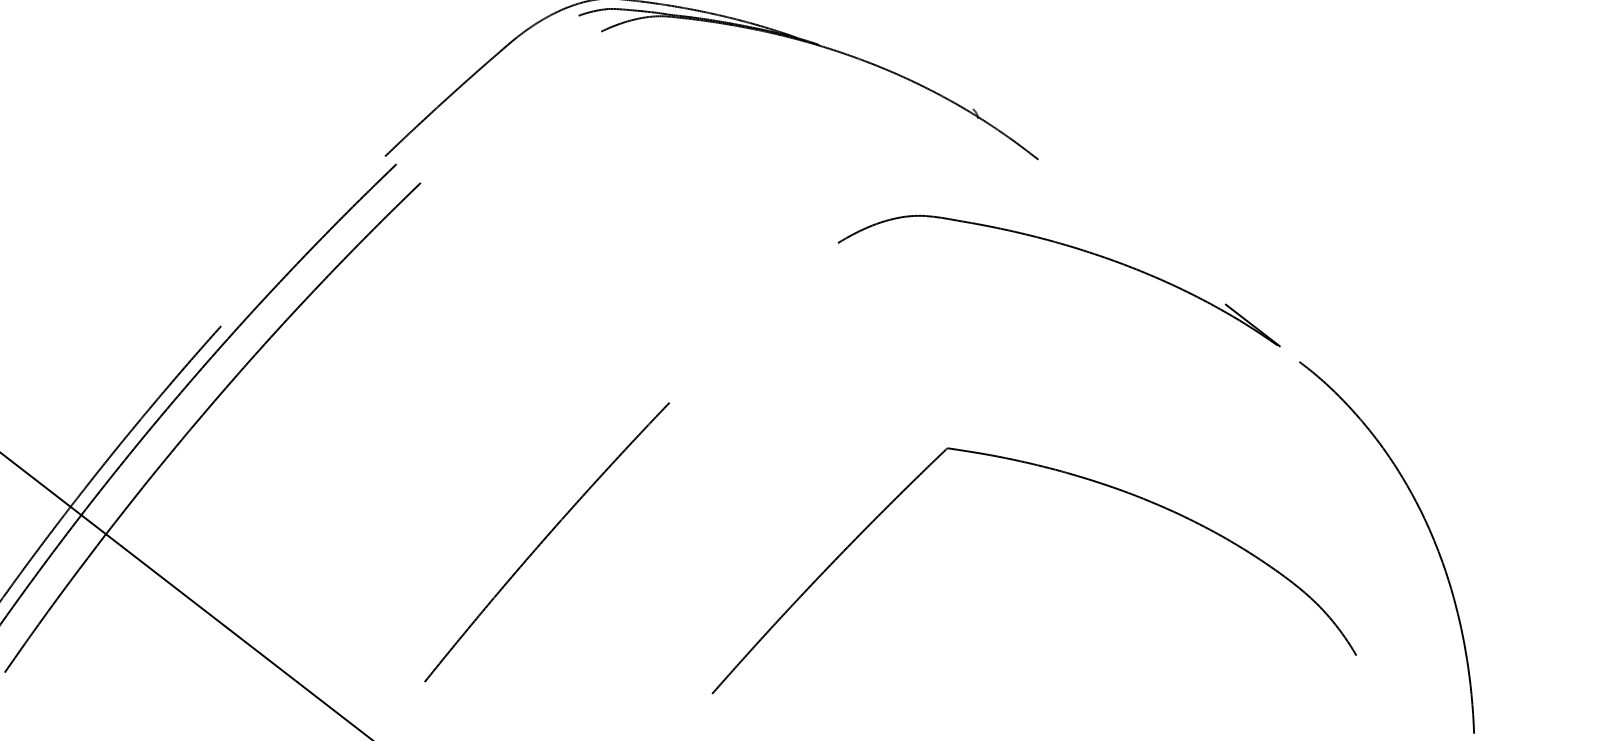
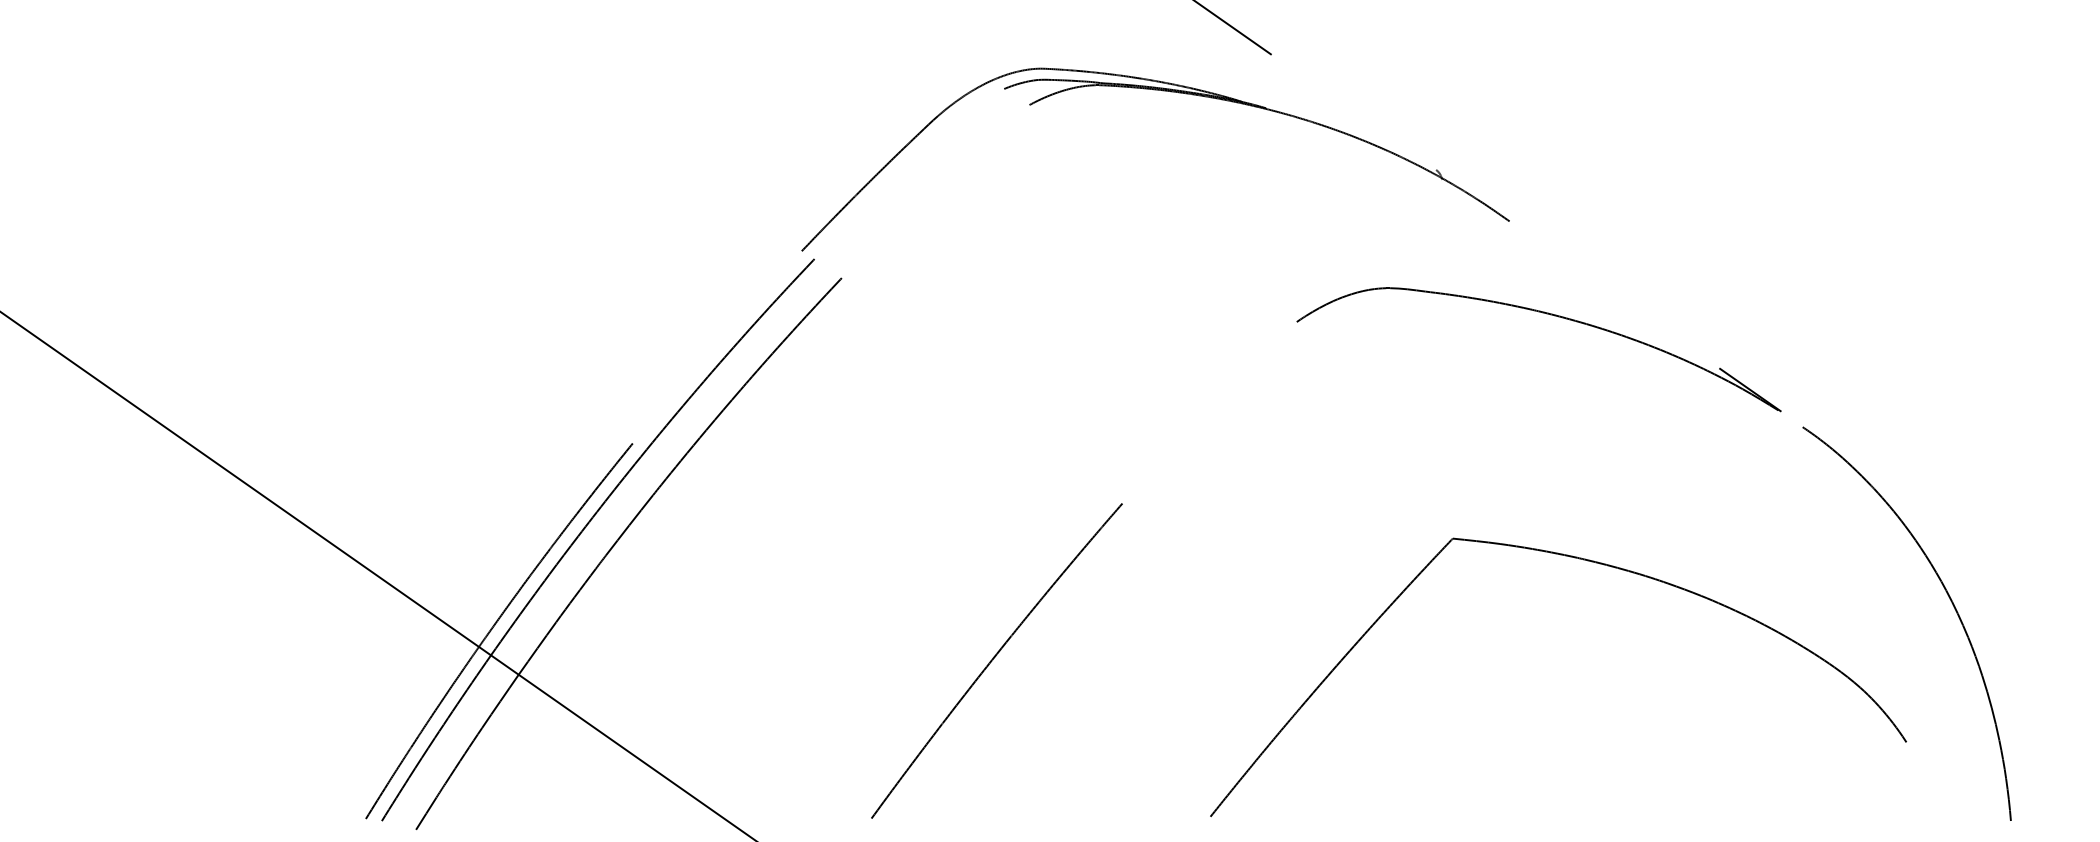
part: (1070, 475) -> (1587, 561), moved

